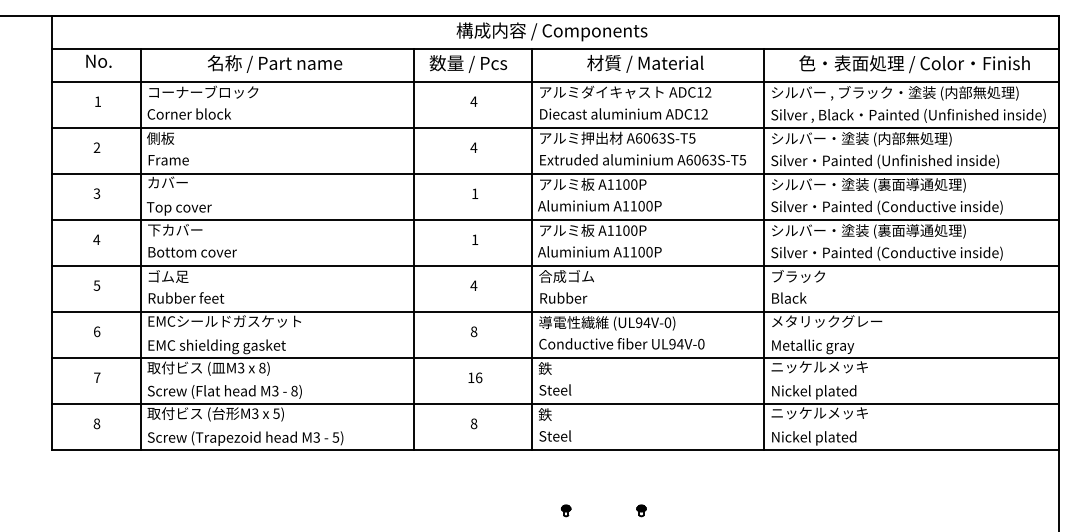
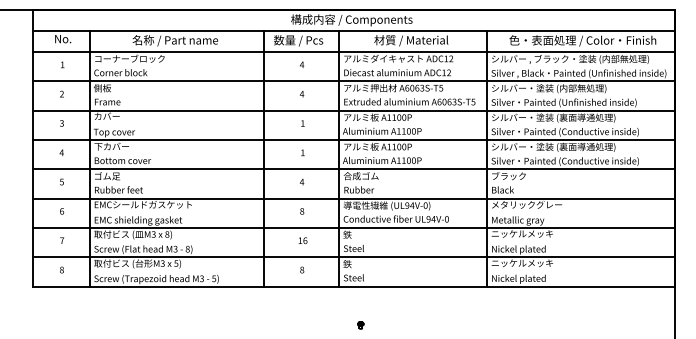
part: (640, 510) -> (408, 325), removed

